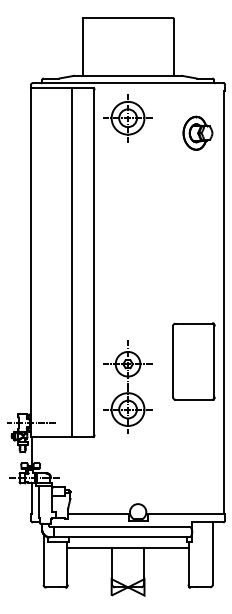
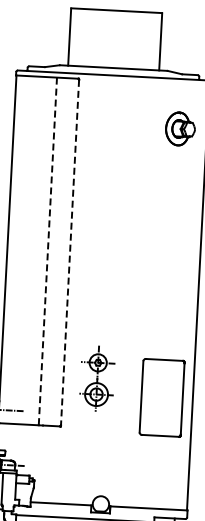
part: (127, 118) -> (110, 110), removed
line: (71, 262) -> (47, 251), solid -> dashed
line: (94, 262) -> (70, 252), solid -> dashed
part: (193, 361) -> (161, 397), moved
part: (127, 386) -> (96, 378), size x0.7

